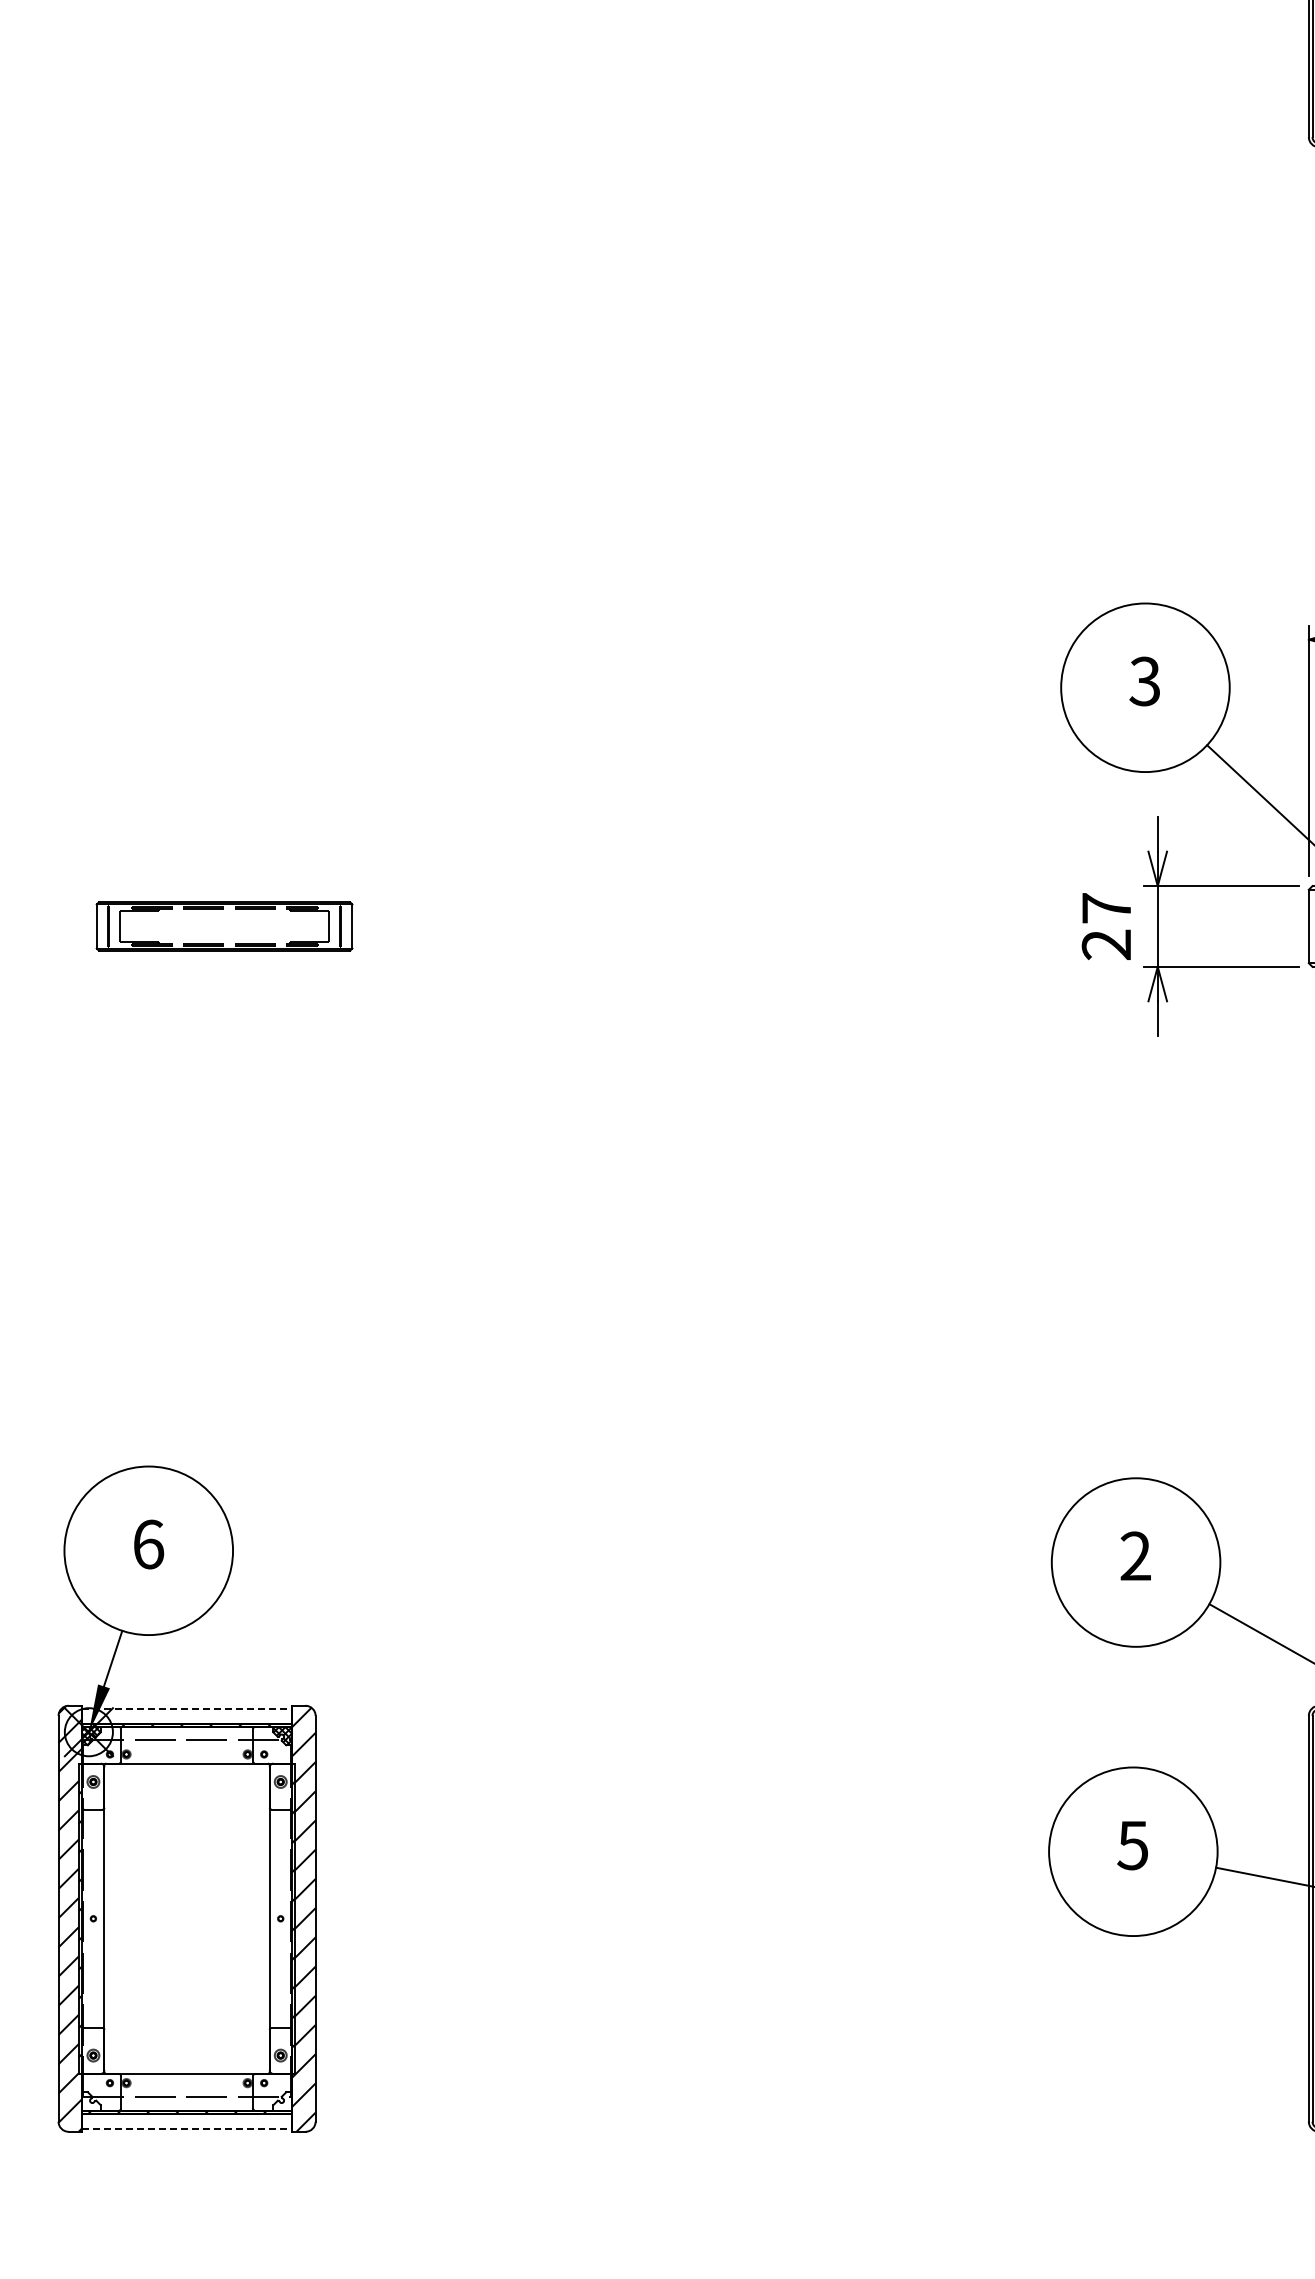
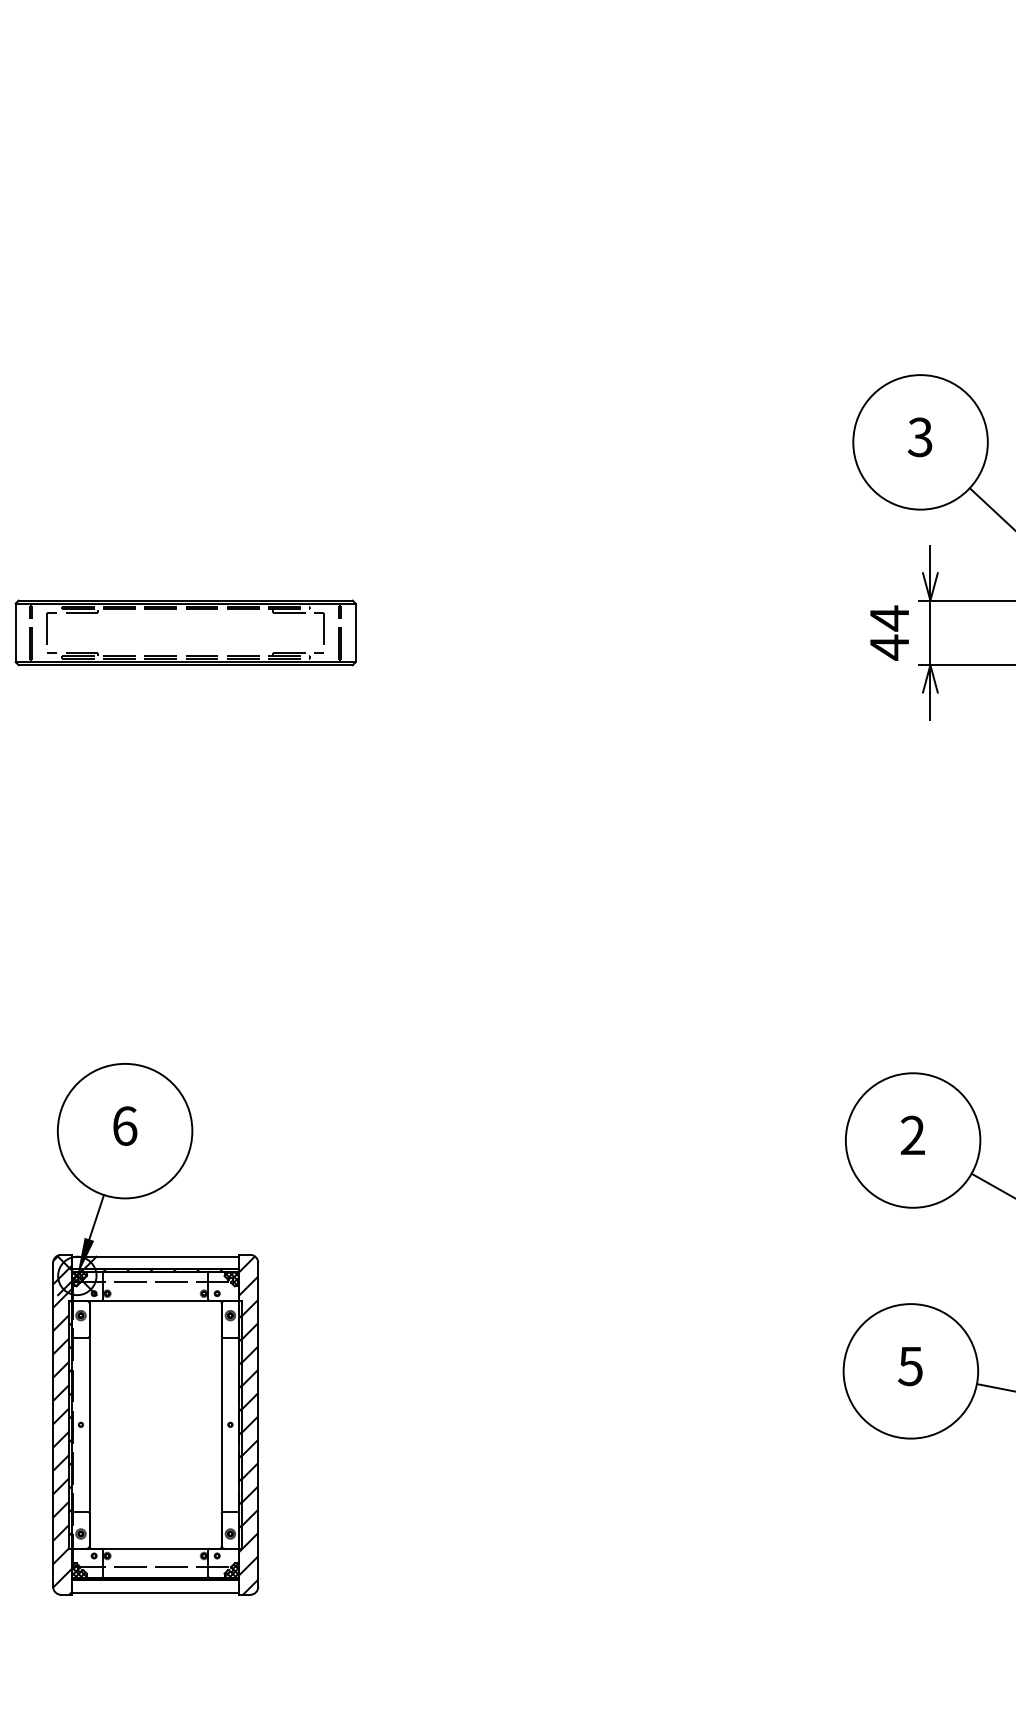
part: (224, 926) -> (185, 632), size x1.67
text: (1105, 926) -> (888, 632), 27 -> 44
line: (187, 1708) -> (156, 1257), dashed -> solid
hatch: (91, 2101) -> (79, 1570), added
hatch: (282, 2101) -> (231, 1570), added
line: (187, 2129) -> (156, 1593), dashed -> solid

